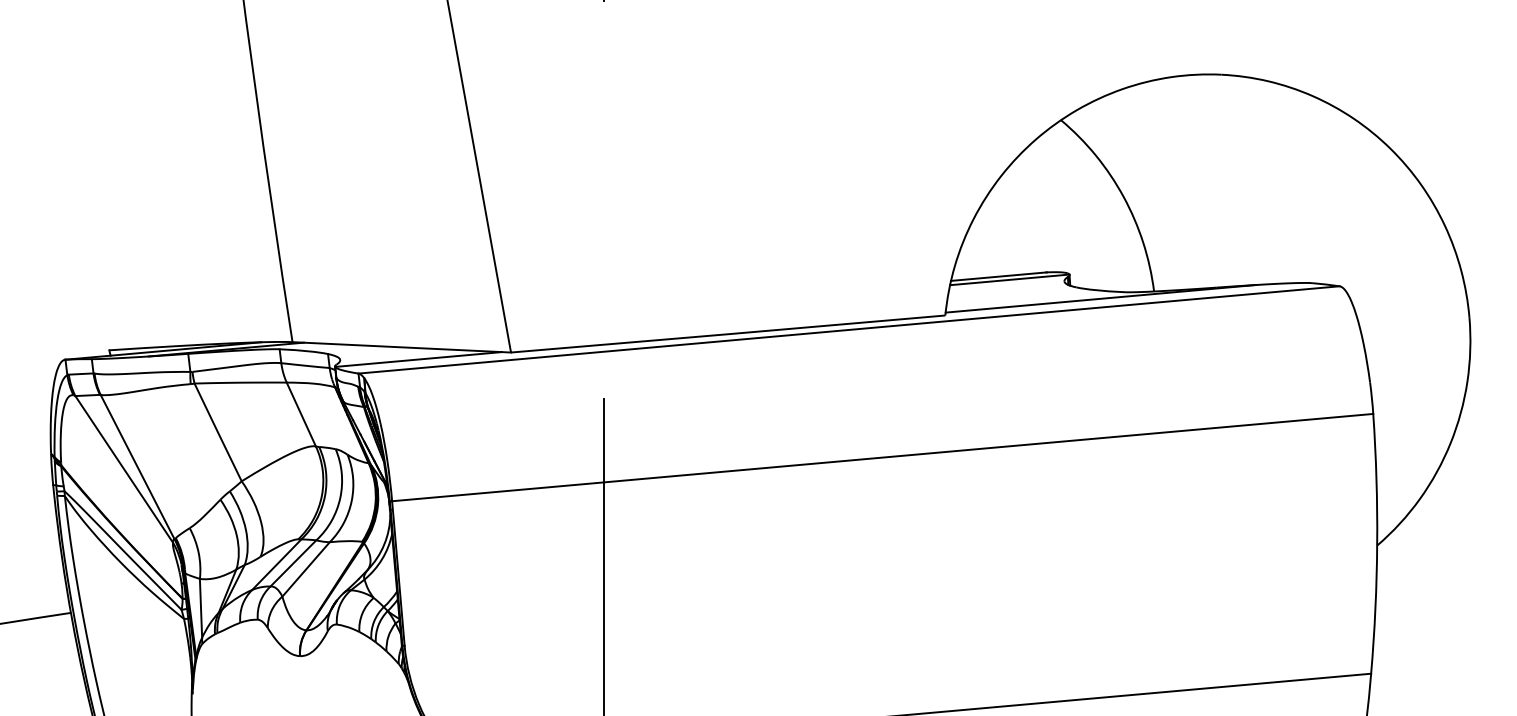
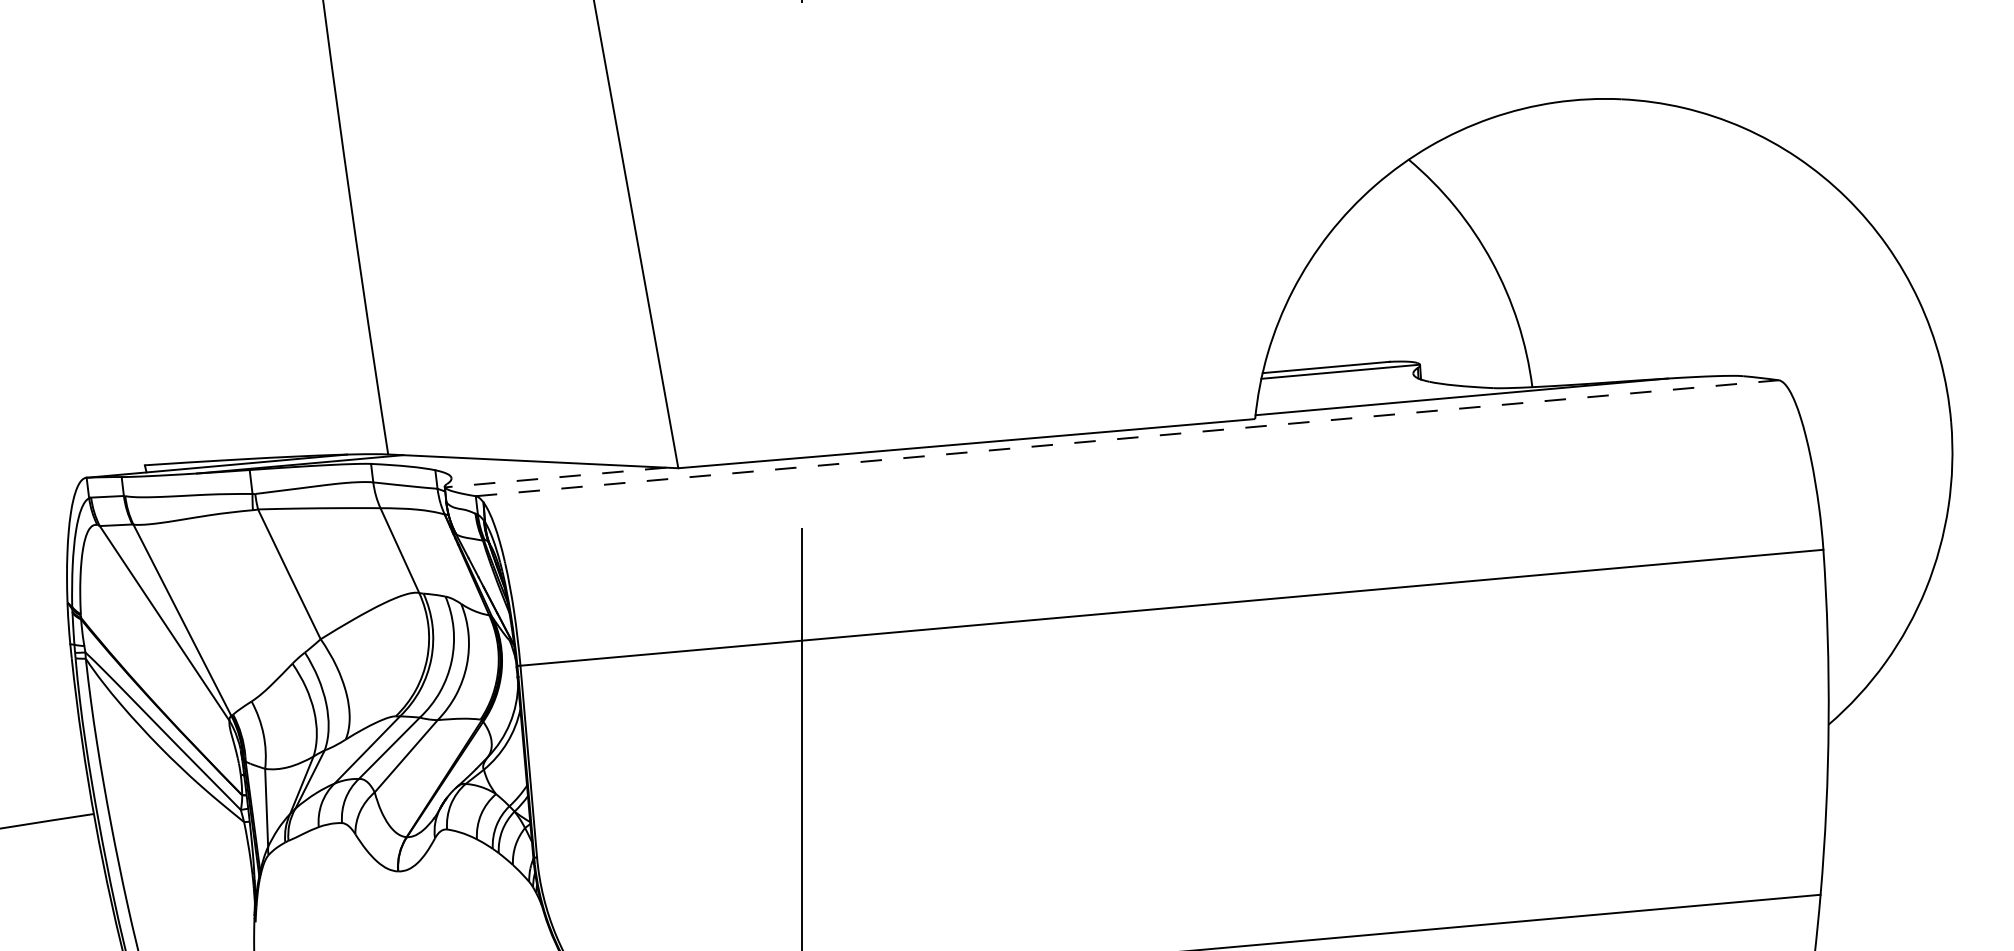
line: (849, 330) -> (1127, 438), solid -> dashed
line: (418, 359) -> (555, 477), solid -> dashed

